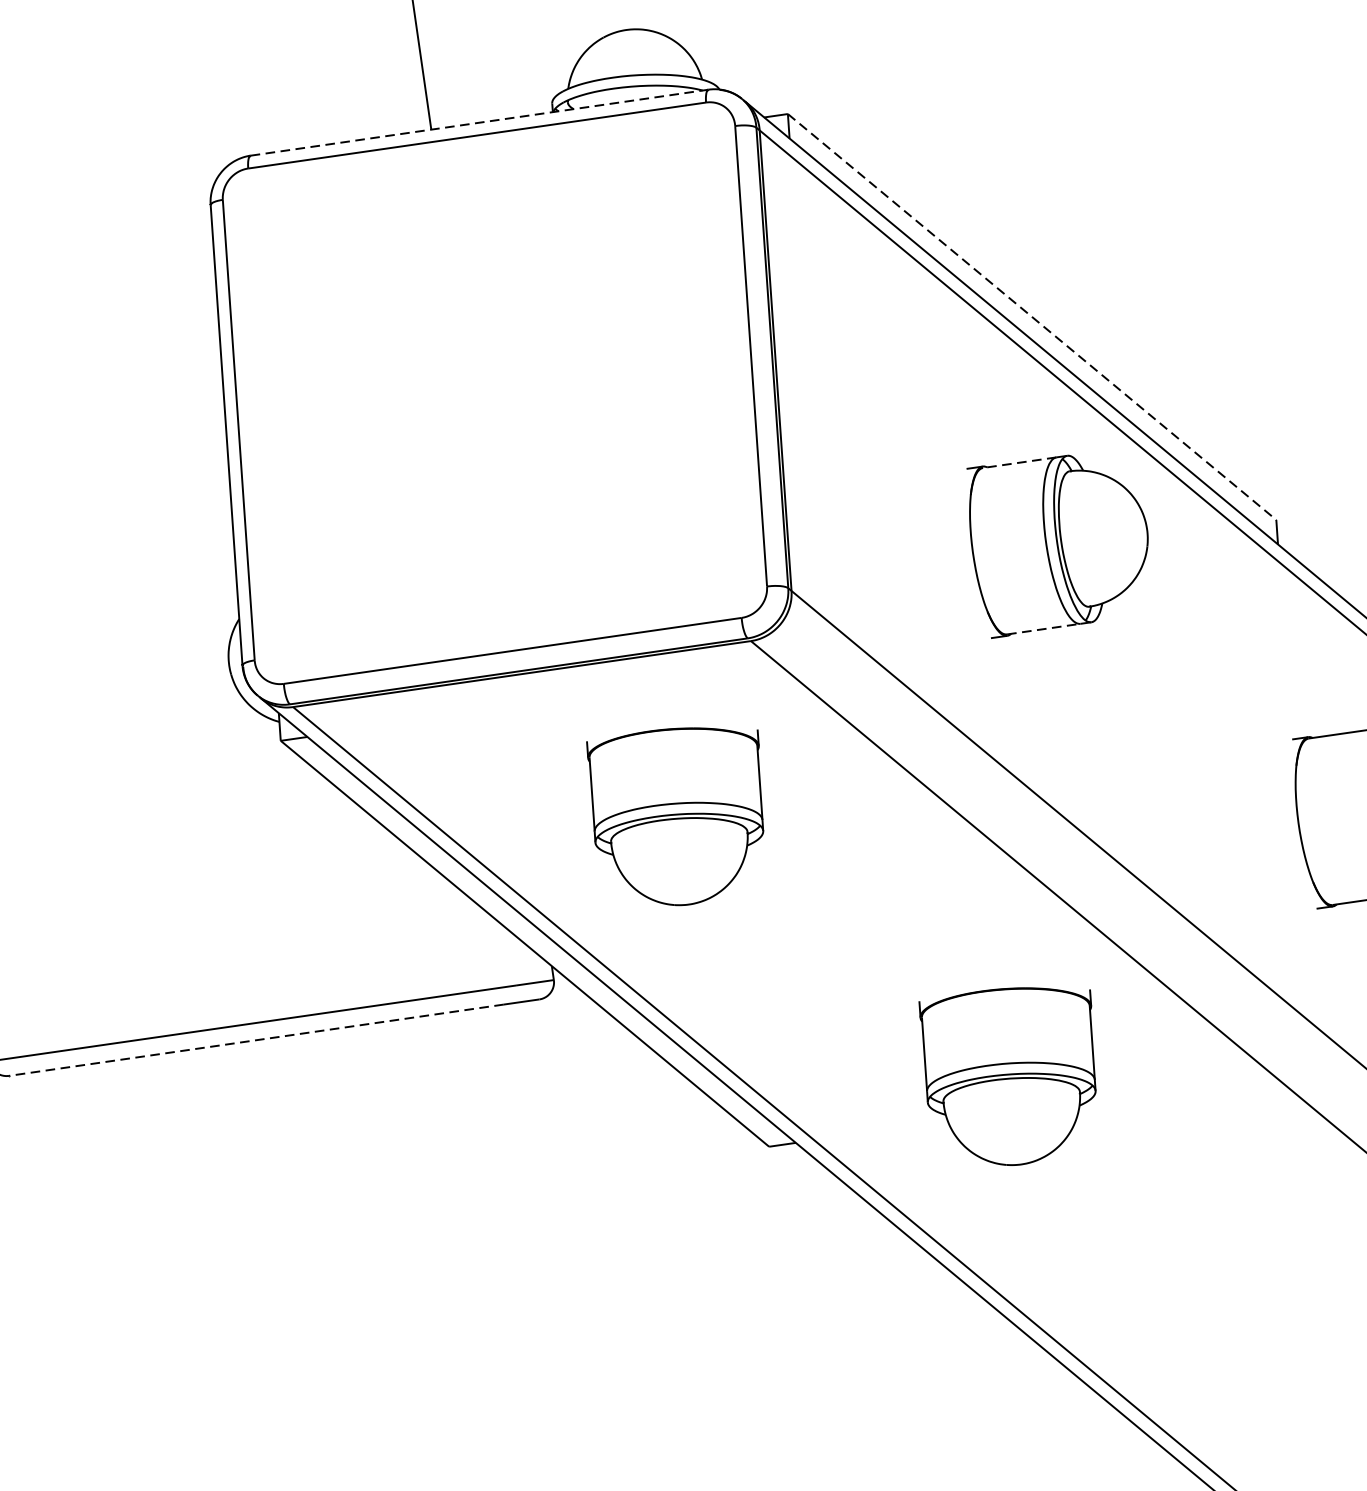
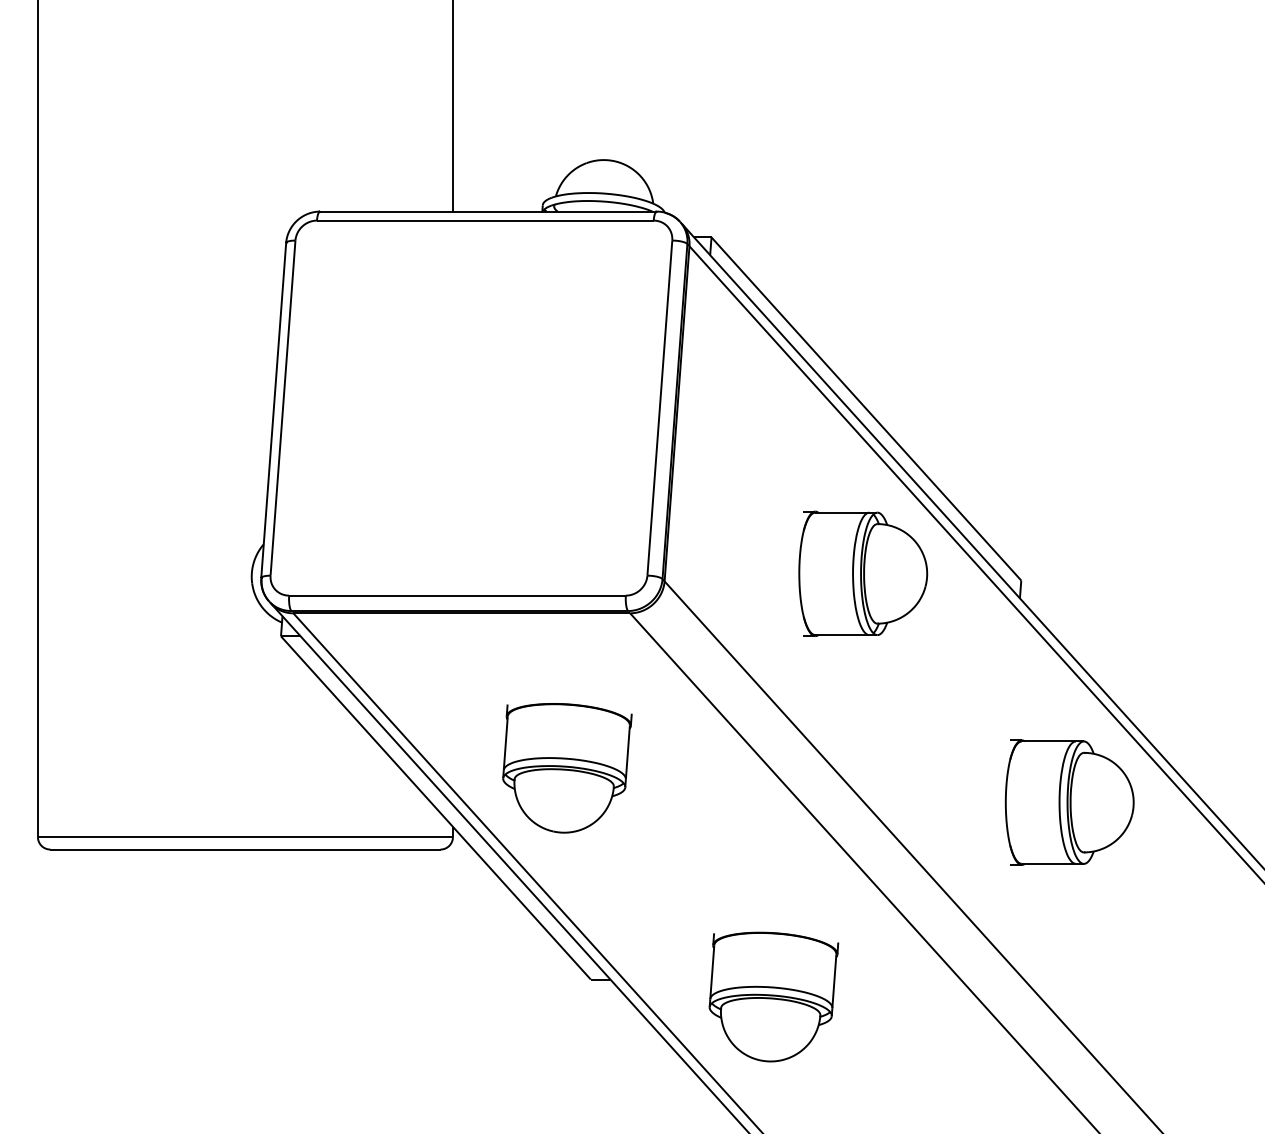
line: (479, 122) -> (488, 211), dashed -> solid
line: (1032, 317) -> (866, 409), dashed -> solid
line: (1019, 462) -> (842, 512), dashed -> solid
line: (1044, 629) -> (842, 635), dashed -> solid
part: (680, 816) -> (567, 768), moved
line: (255, 1040) -> (231, 849), dashed -> solid
part: (1012, 1075) -> (773, 996), moved

